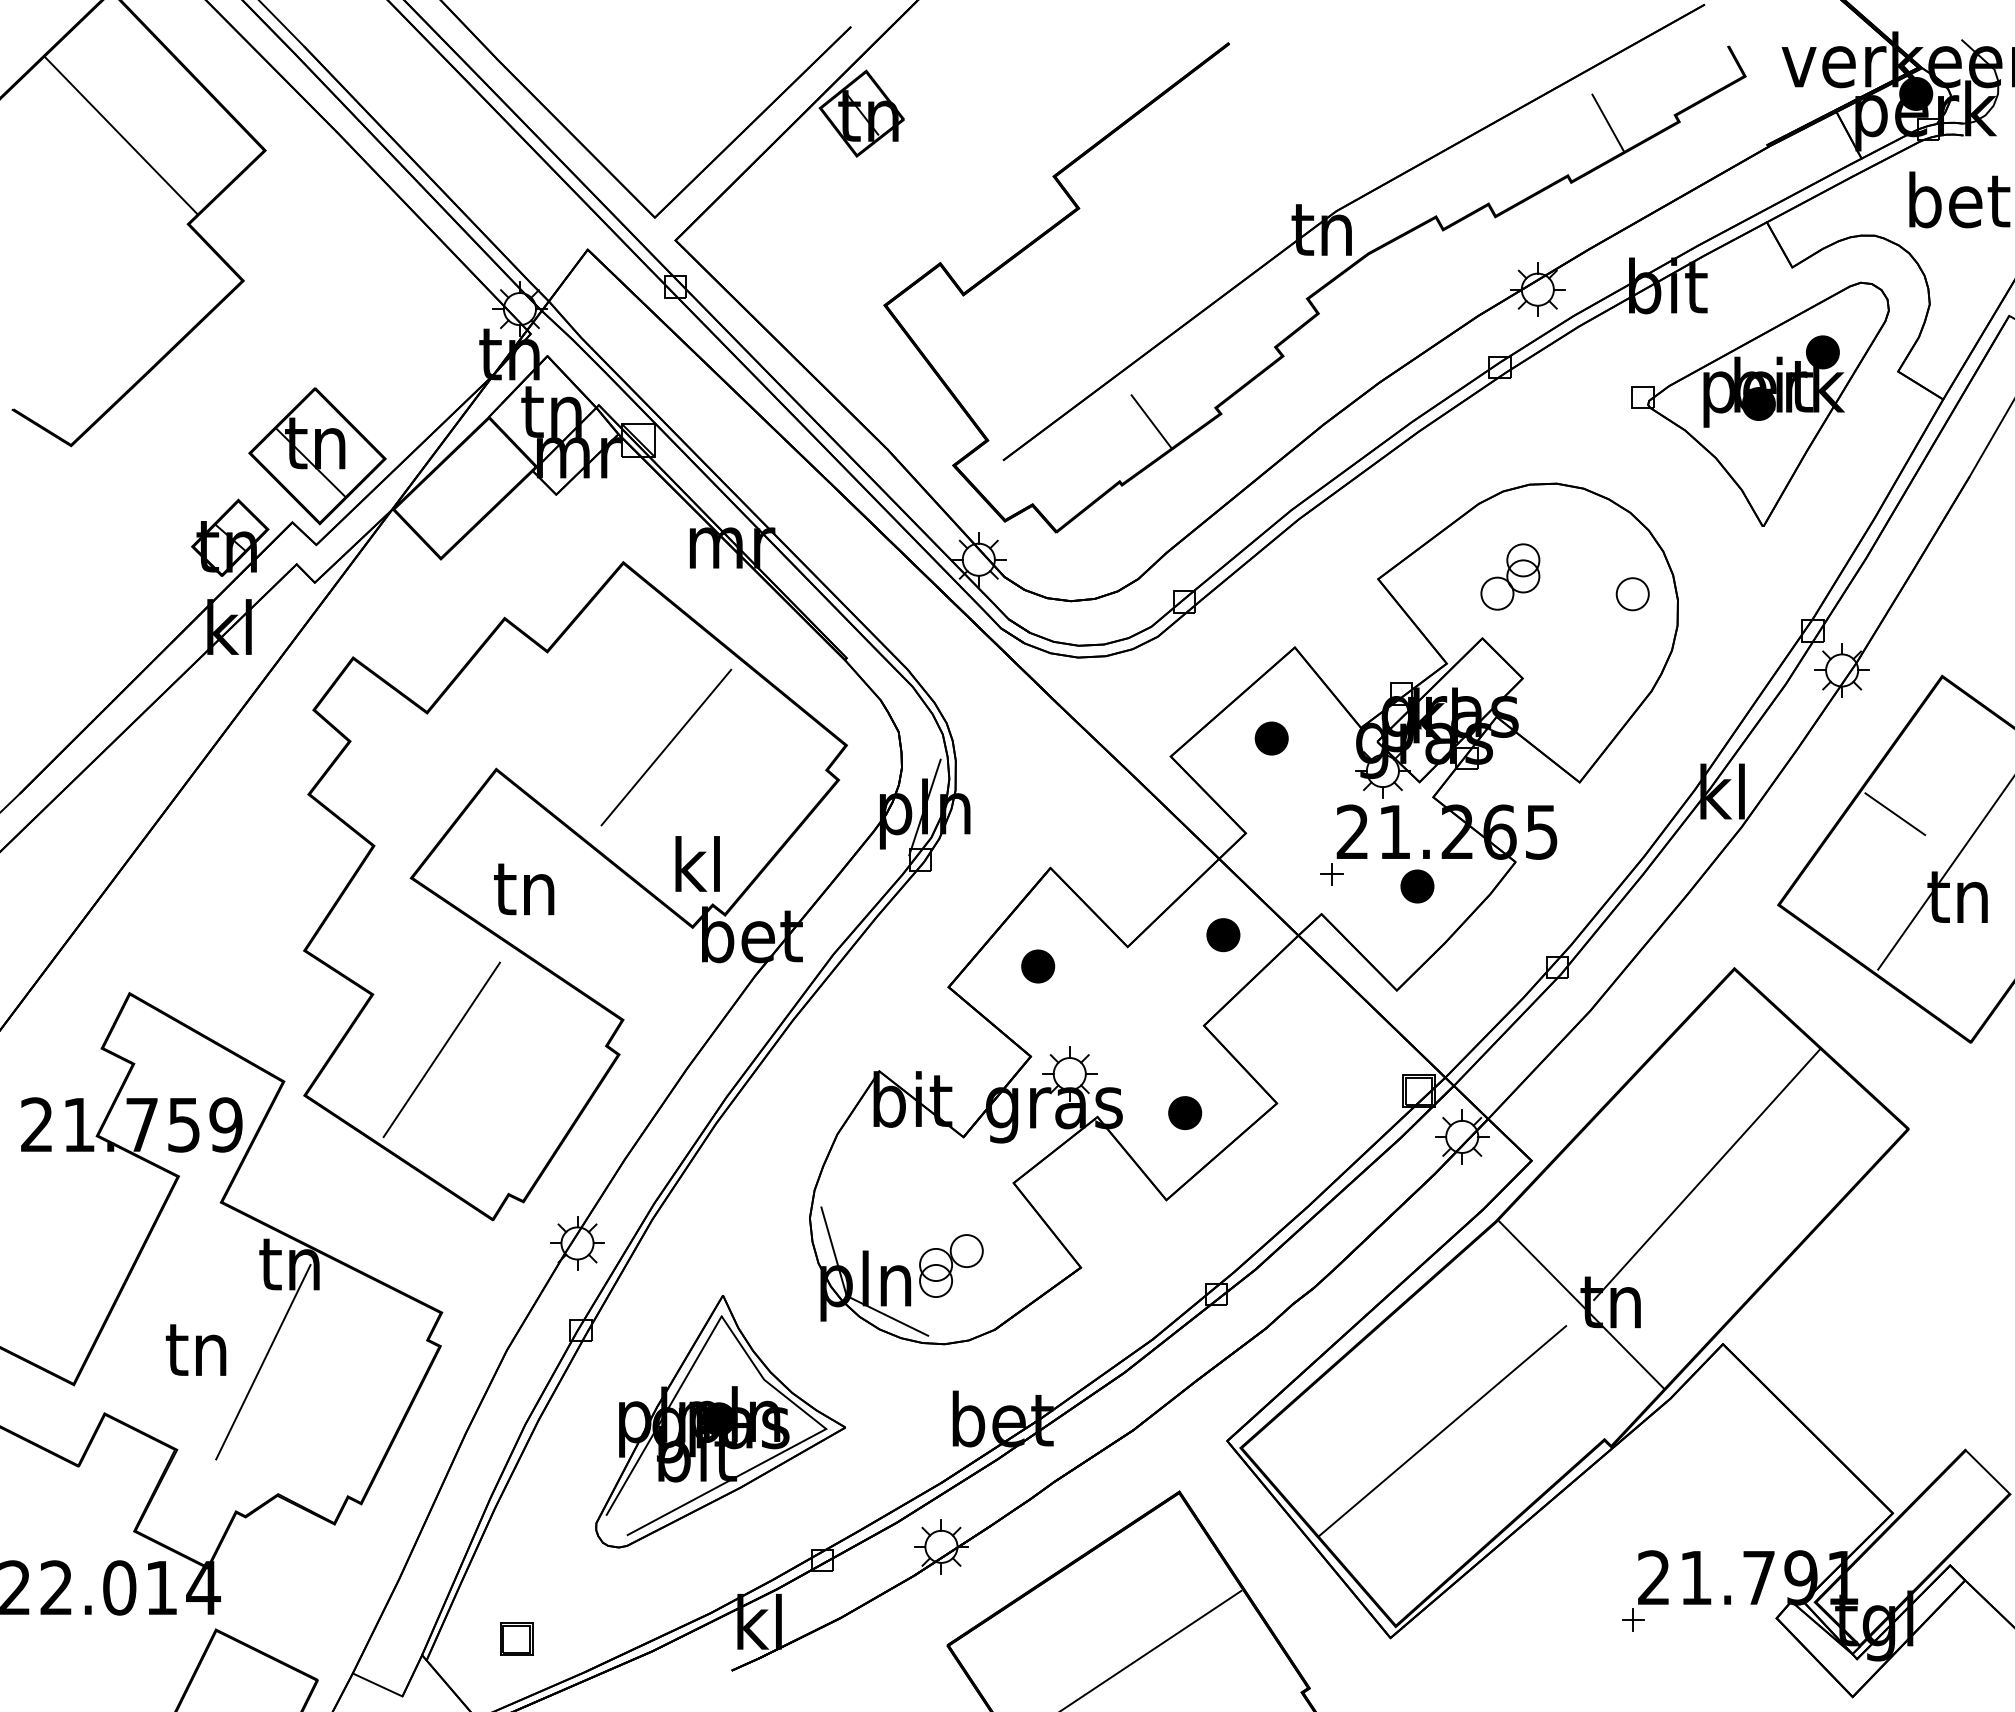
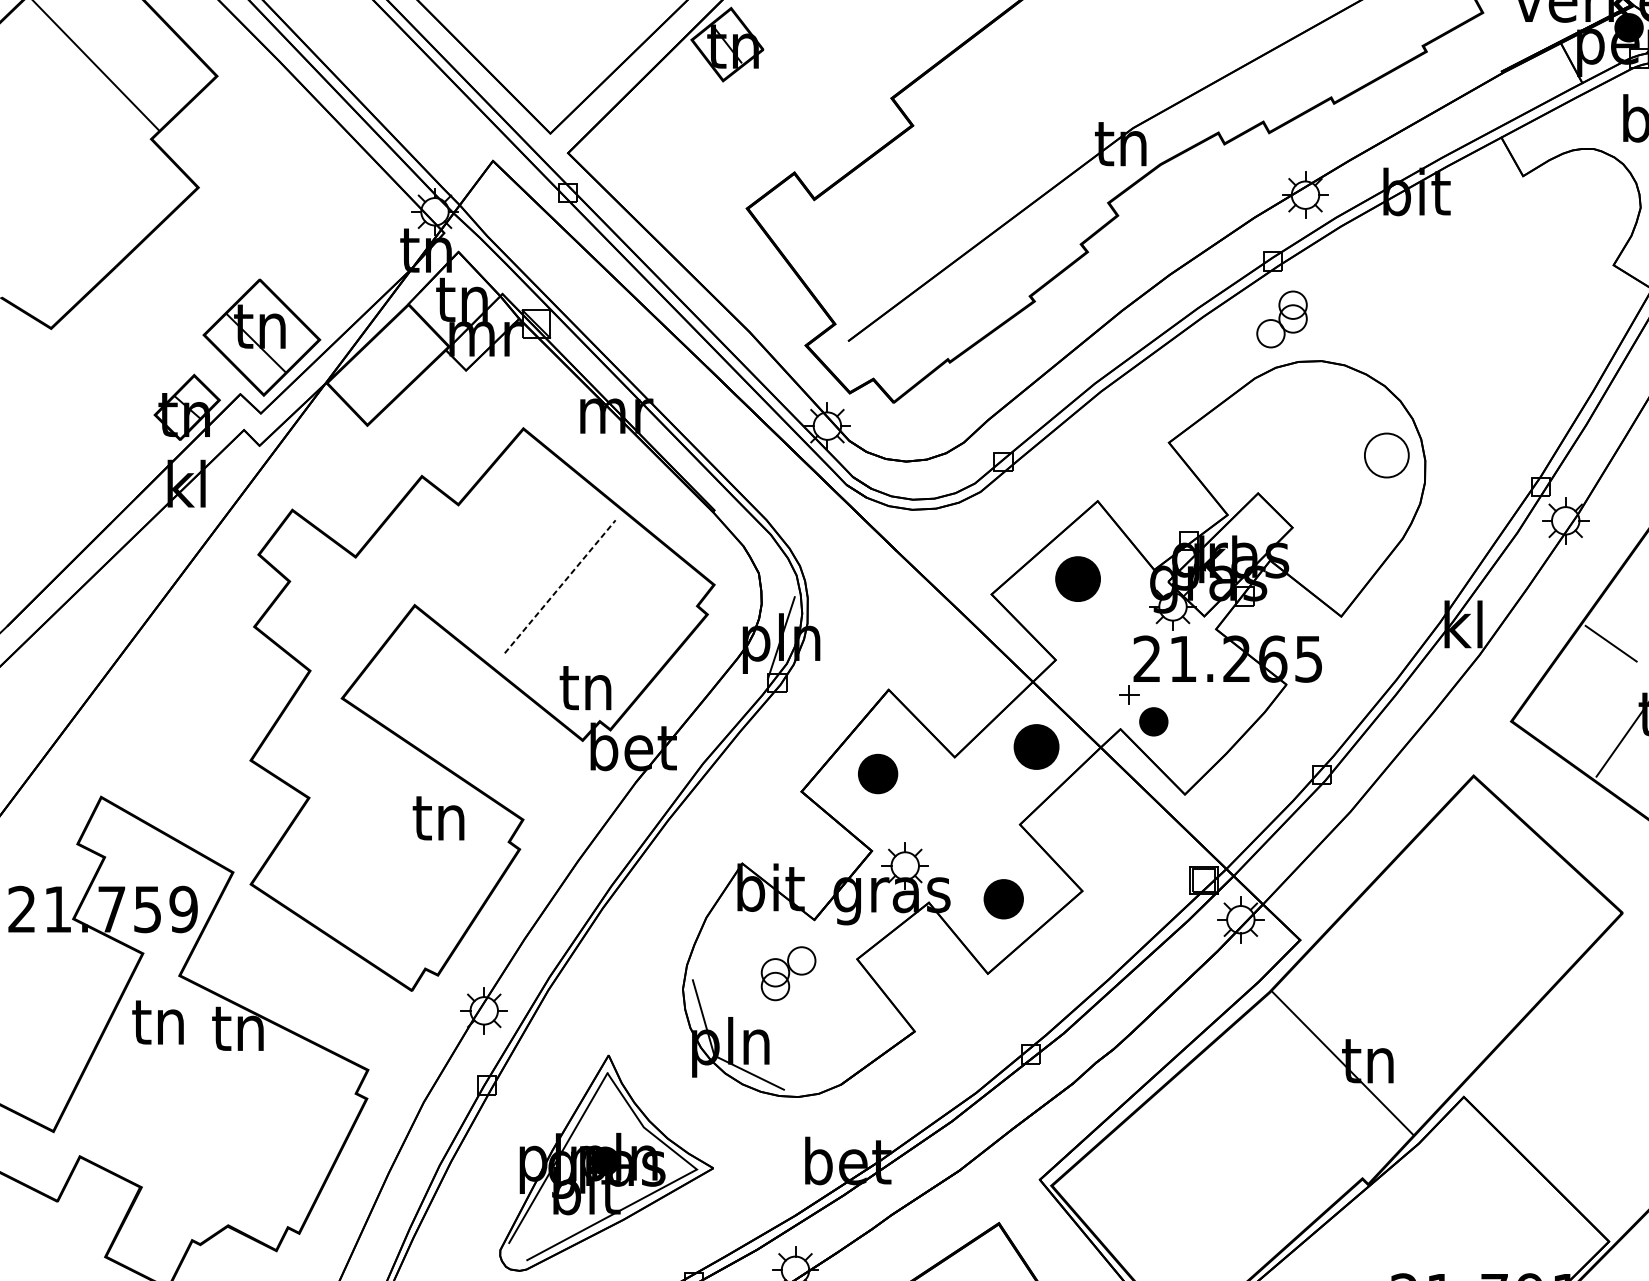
line: (1607, 122) -> (1365, 52), removed
part: (1760, 403) -> (1495, 292), removed
line: (1151, 421) -> (975, 307), removed
part: (1510, 576) -> (1282, 319), moved
part: (1632, 594) -> (1386, 455), size x1.6
part: (1271, 738) -> (1077, 579), size x1.6
line: (666, 747) -> (560, 586), solid -> dashed
text: (695, 863) -> (585, 685), kl -> tn
part: (1417, 886) -> (1153, 721), moved
text: (524, 889) -> (438, 818), moved
part: (1223, 935) -> (1036, 747), size x1.6
part: (1038, 966) -> (878, 774), size x1.4
line: (441, 1049) -> (367, 844), removed
part: (1185, 1113) -> (1004, 899), size x1.4
line: (1706, 1174) -> (1449, 951), removed
part: (951, 1265) -> (788, 973), moved
text: (195, 1349) -> (157, 1022), moved
line: (263, 1362) -> (215, 1112), removed
line: (1442, 1430) -> (1223, 1170), removed

